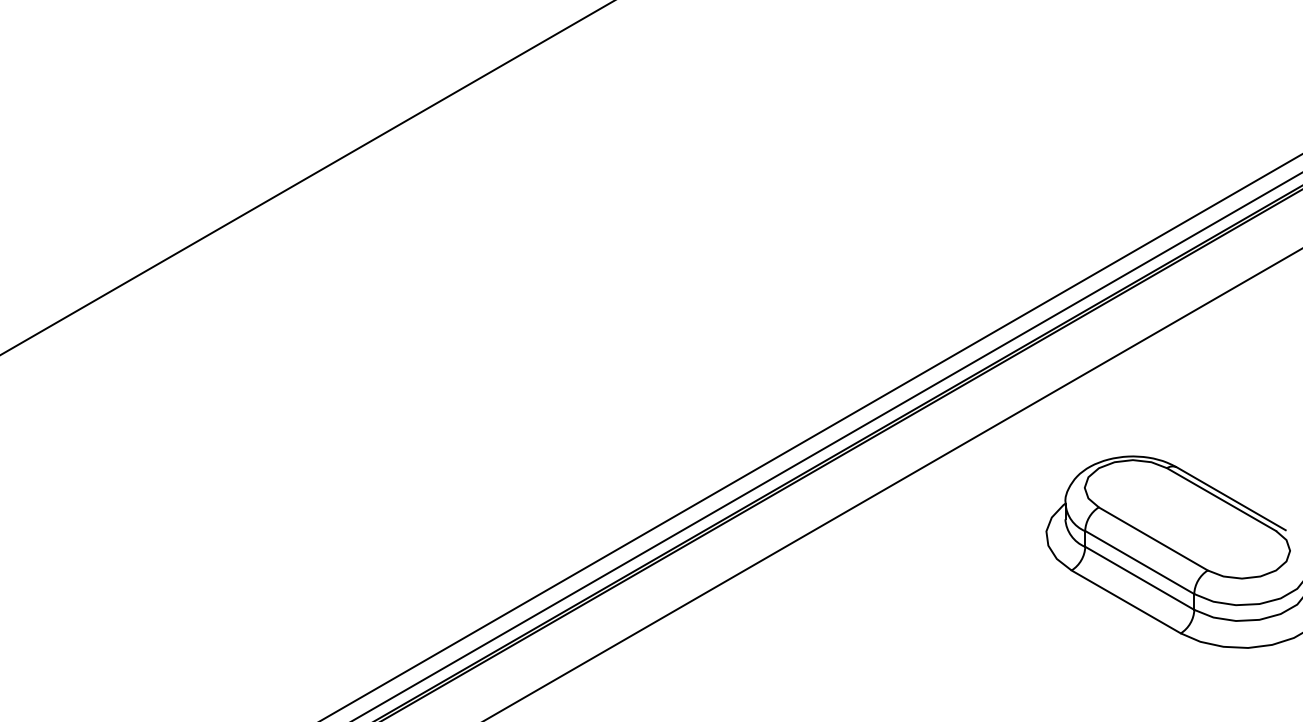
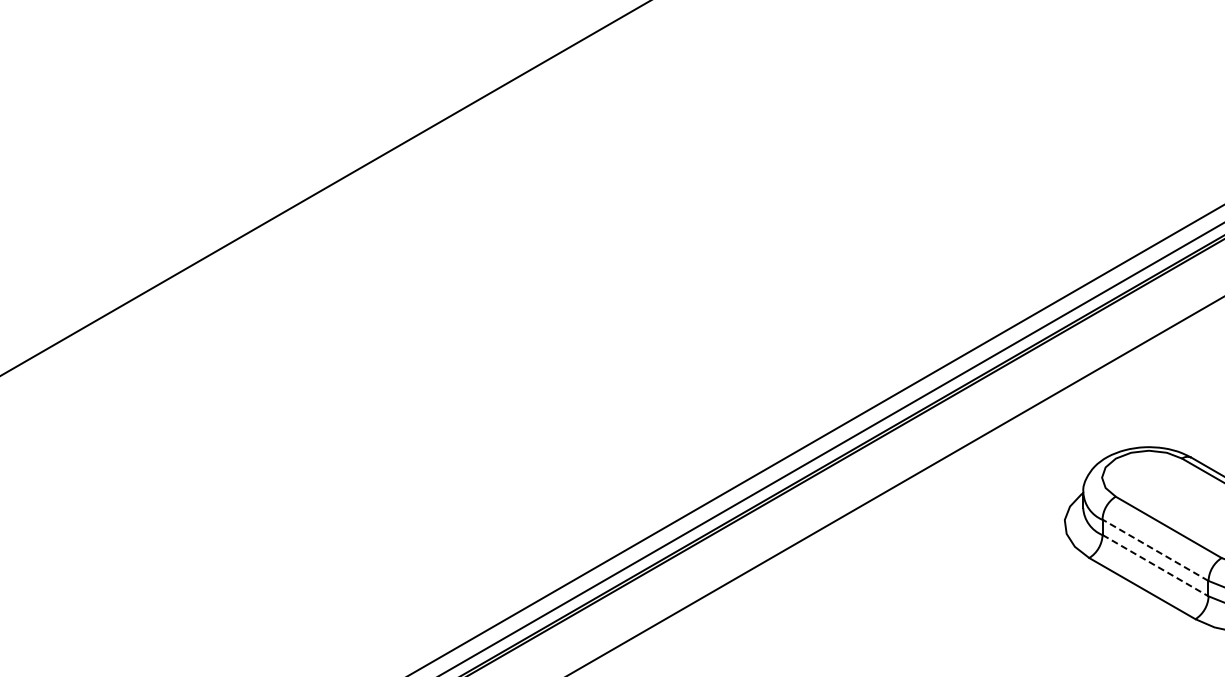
line: (1139, 562) -> (1155, 550), solid -> dashed
line: (1139, 578) -> (1155, 565), solid -> dashed

